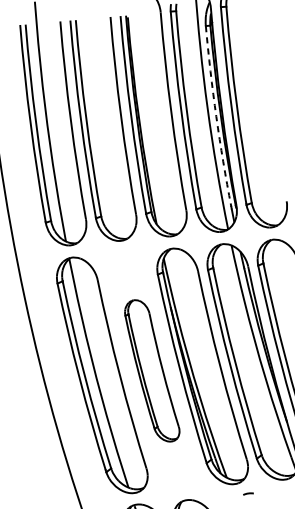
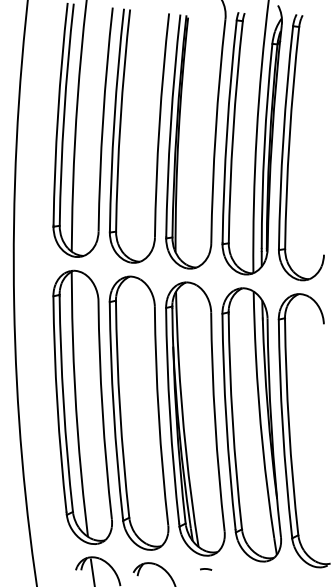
arc: (216, 116) -> (264, 146), dashed -> solid
part: (151, 370) -> (138, 412), size x1.67
curve: (248, 493) -> (206, 569), moved

